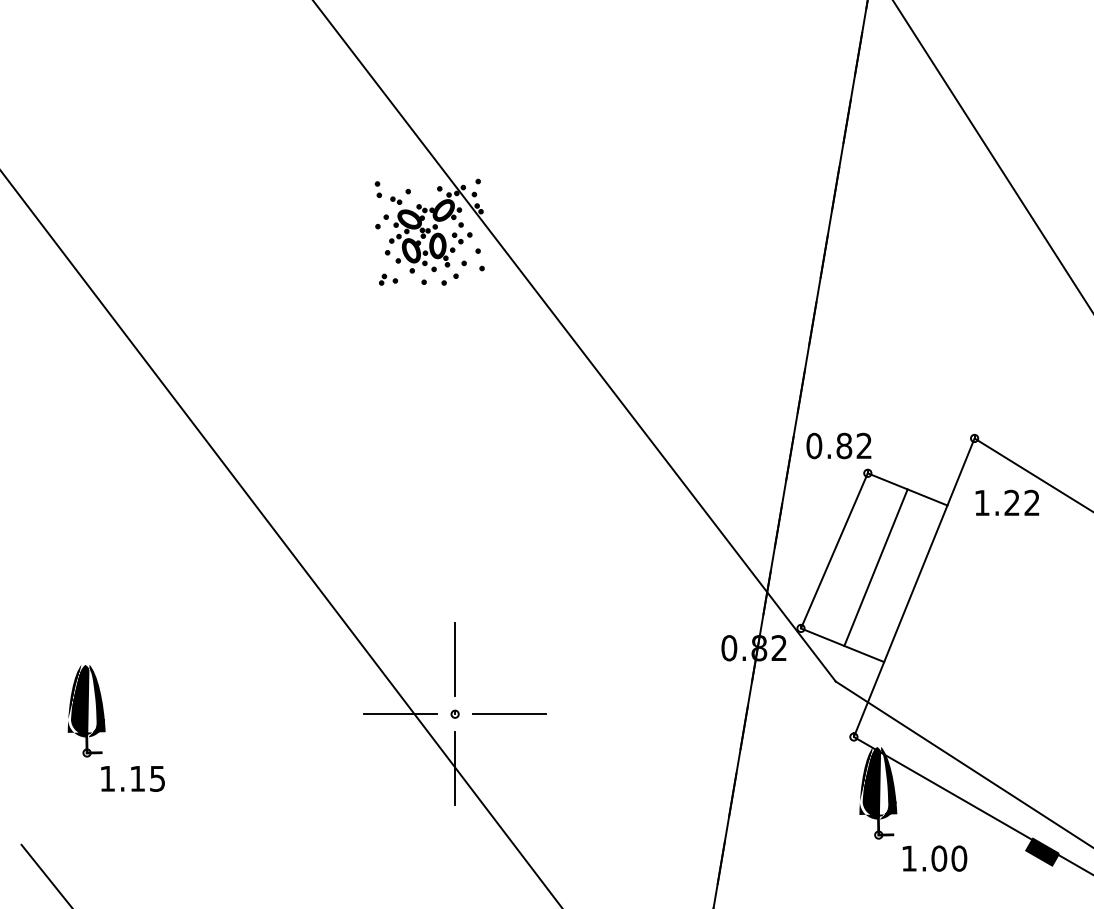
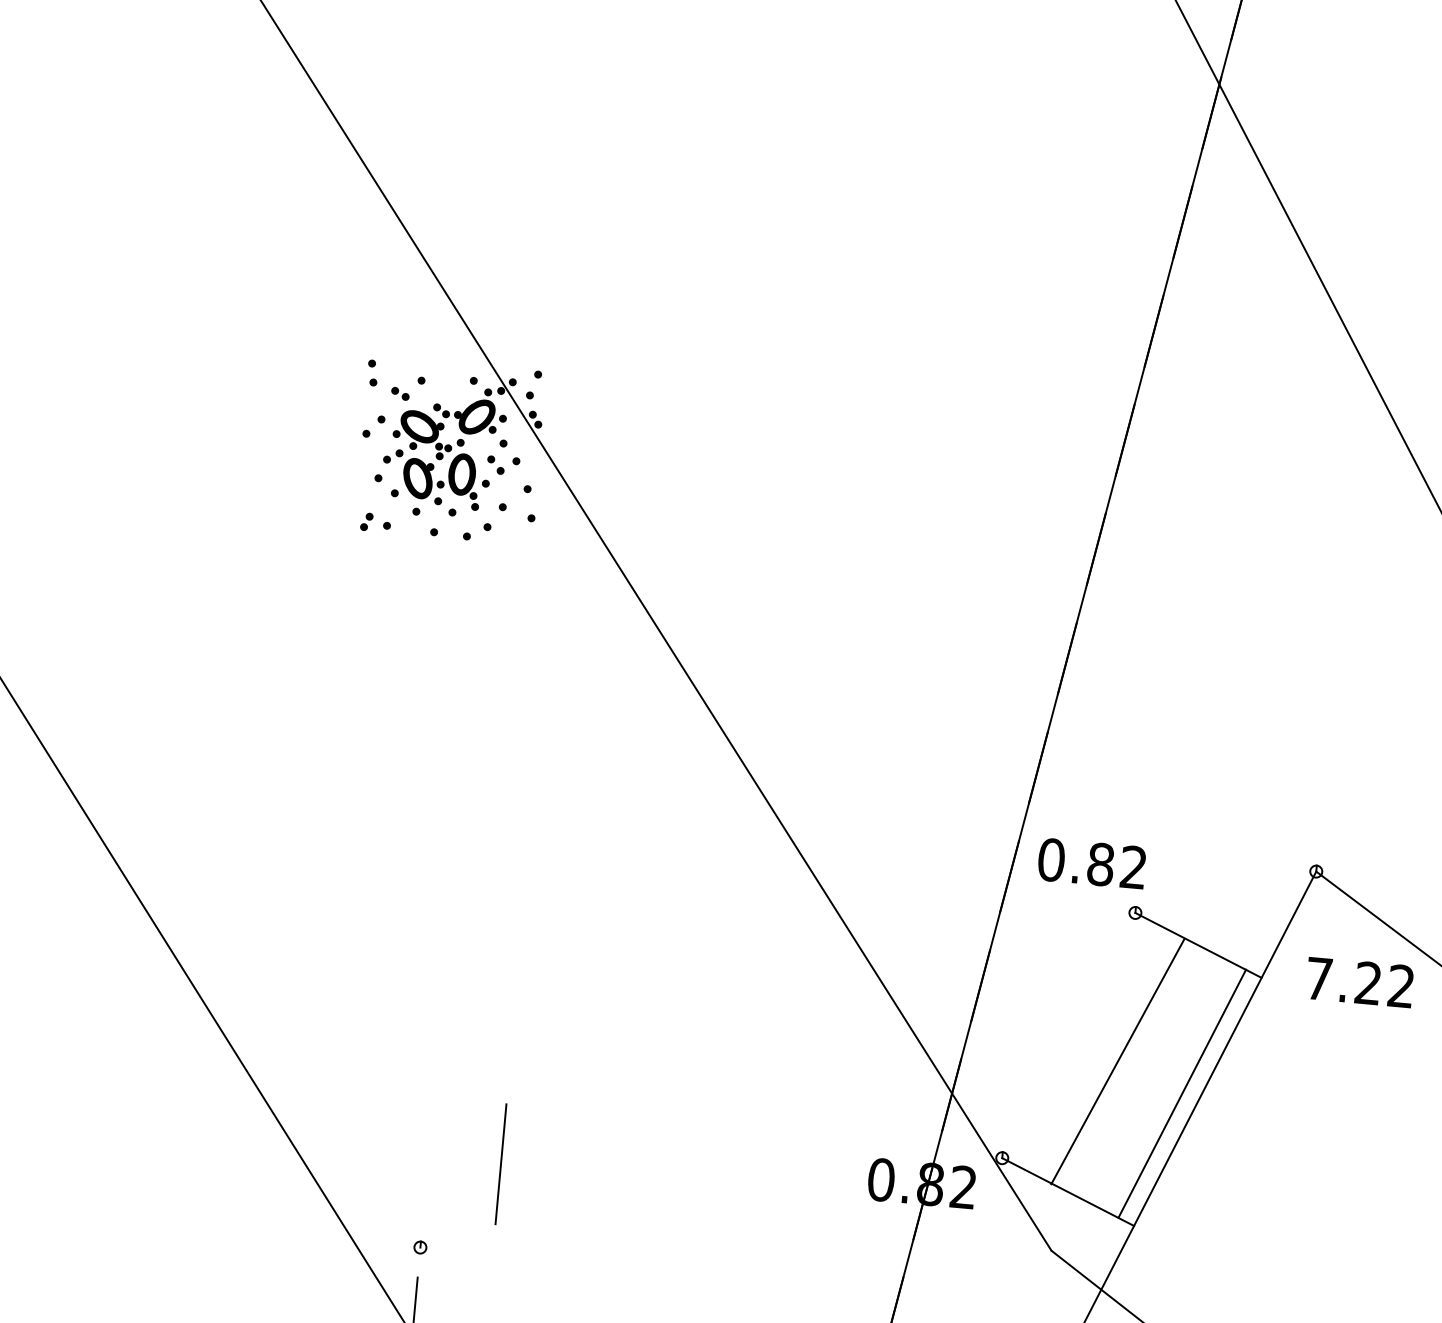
text: (981, 502) -> (1318, 977), 1.22 -> 7.22
line: (834, 550) -> (1118, 1060), moved
line: (875, 567) -> (1181, 1093), moved
line: (454, 659) -> (499, 1163), moved
line: (400, 714) -> (330, 1239), removed
line: (509, 714) -> (509, 1256), removed

